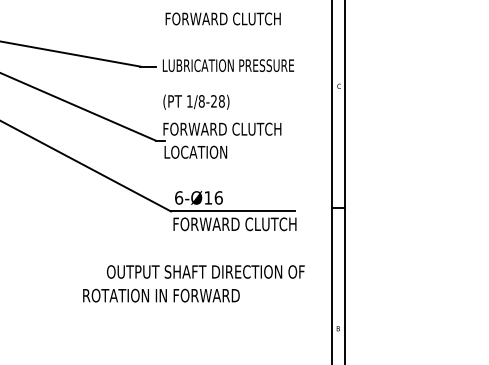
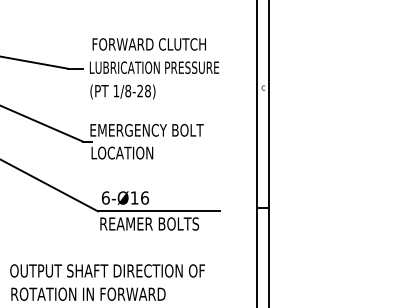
text: (222, 18) -> (148, 43), moved
text: (196, 101) -> (122, 91), moved
text: (222, 128) -> (148, 129), FORWARD CLUTCH -> EMERGENCY BOLT
text: (235, 224) -> (161, 224), FORWARD CLUTCH -> REAMER BOLTS
text: (205, 271) -> (107, 270), moved

